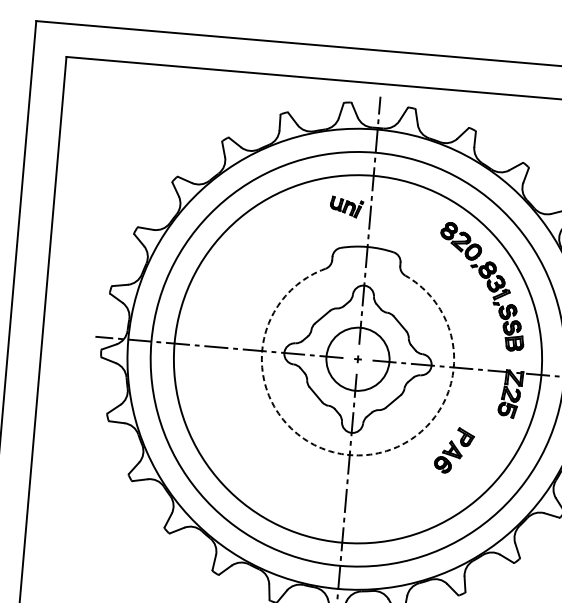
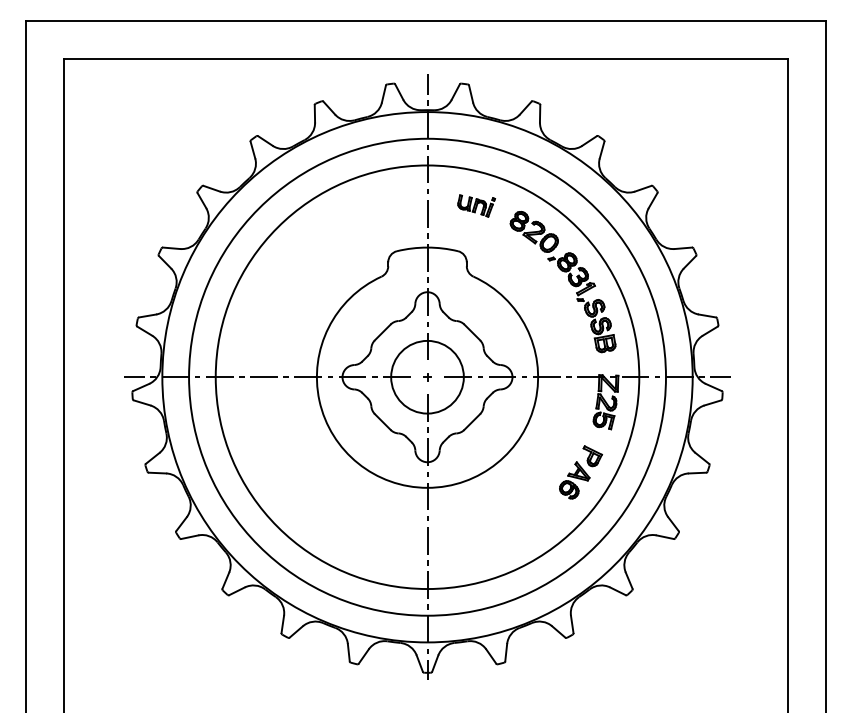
part: (346, 206) -> (476, 205), moved
part: (454, 450) -> (581, 472), moved
arc: (349, 454) -> (427, 487), dashed -> solid

